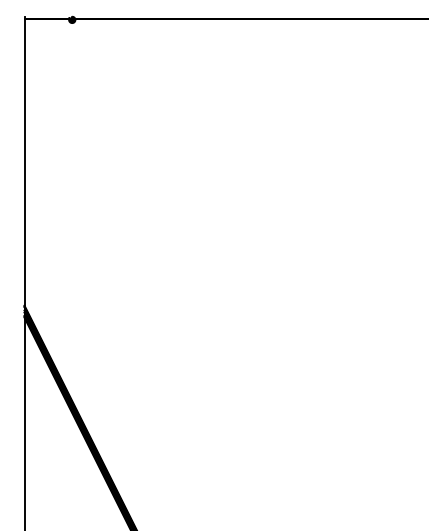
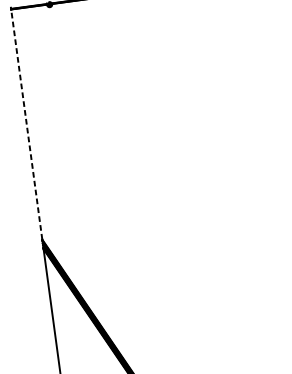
line: (24, 162) -> (26, 124), solid -> dashed

